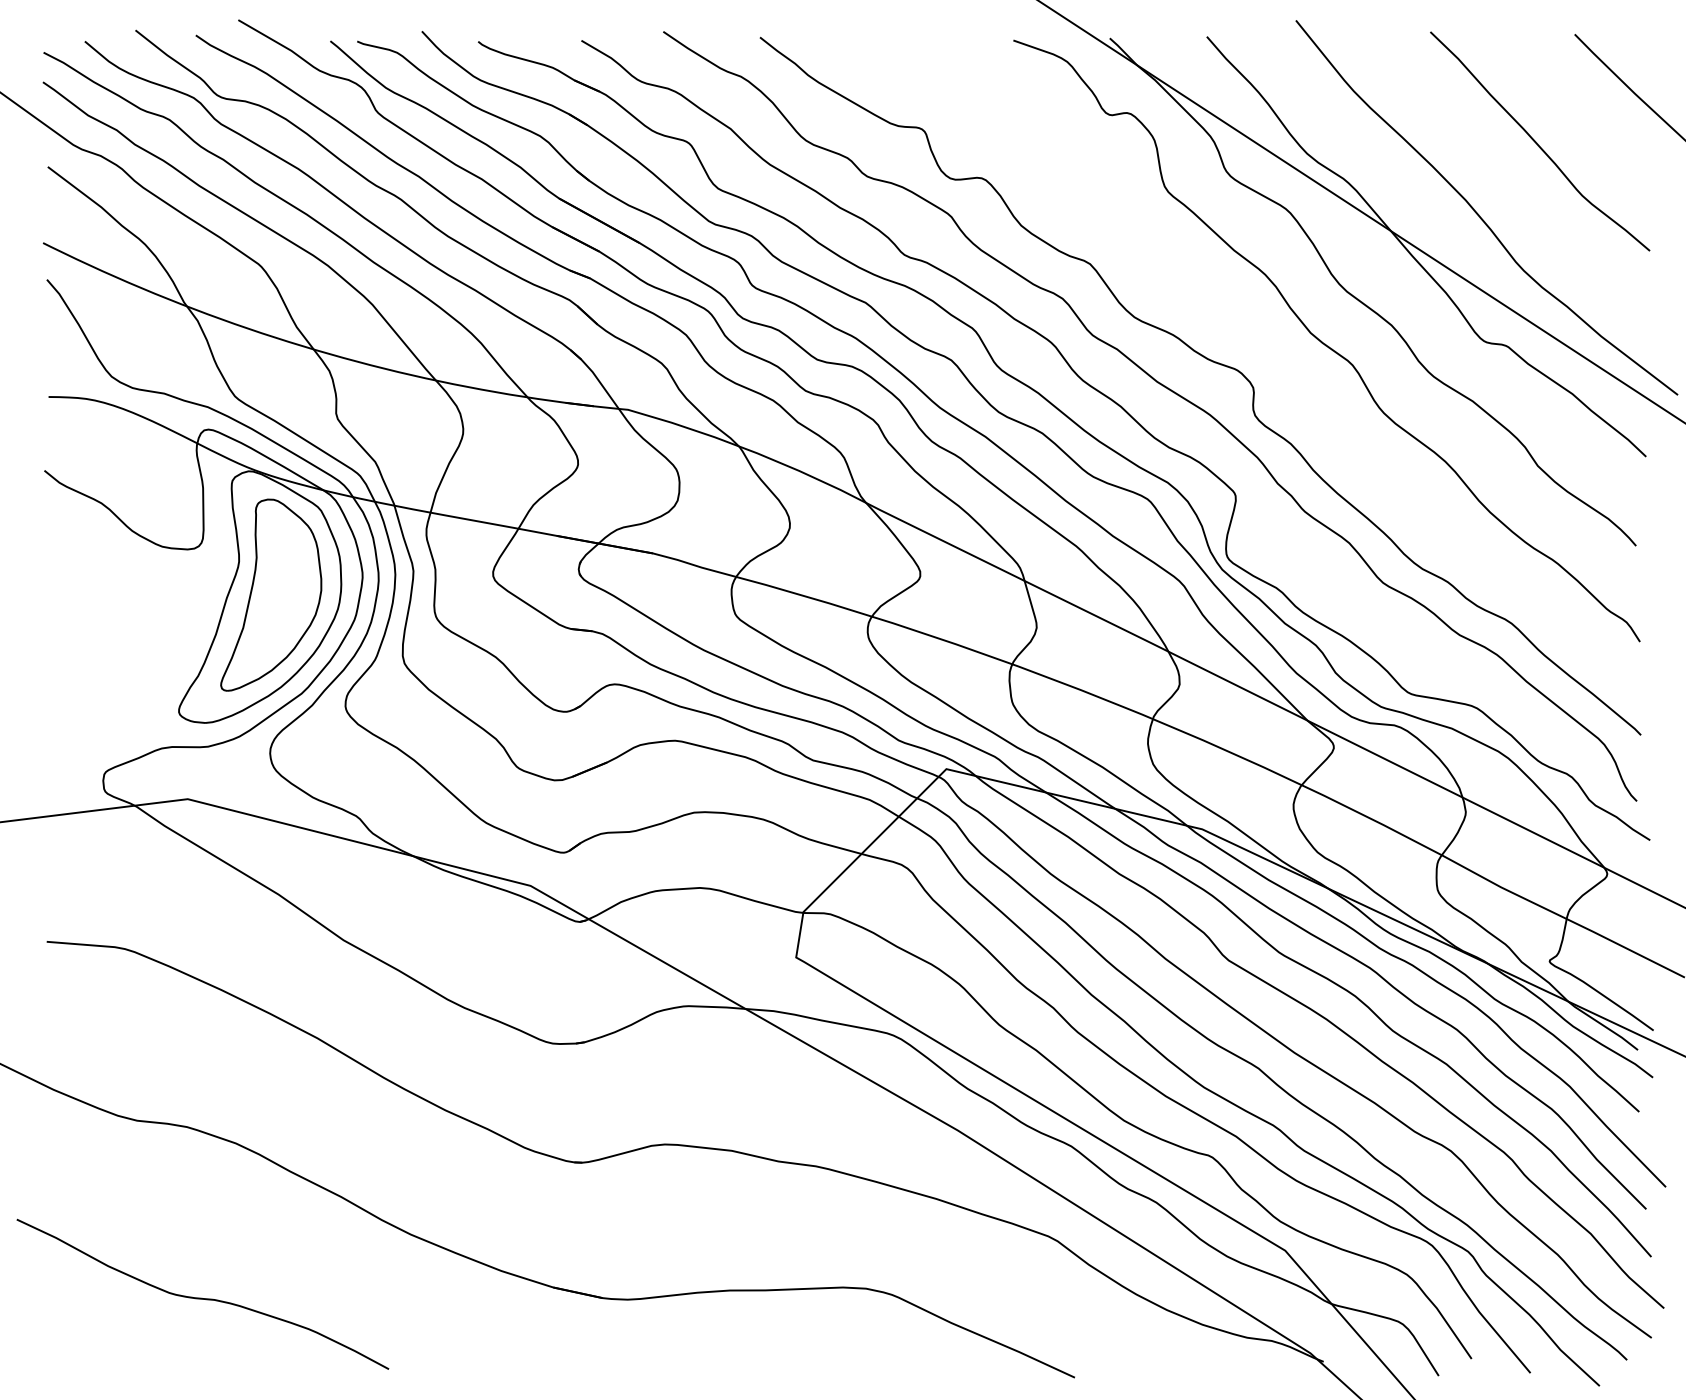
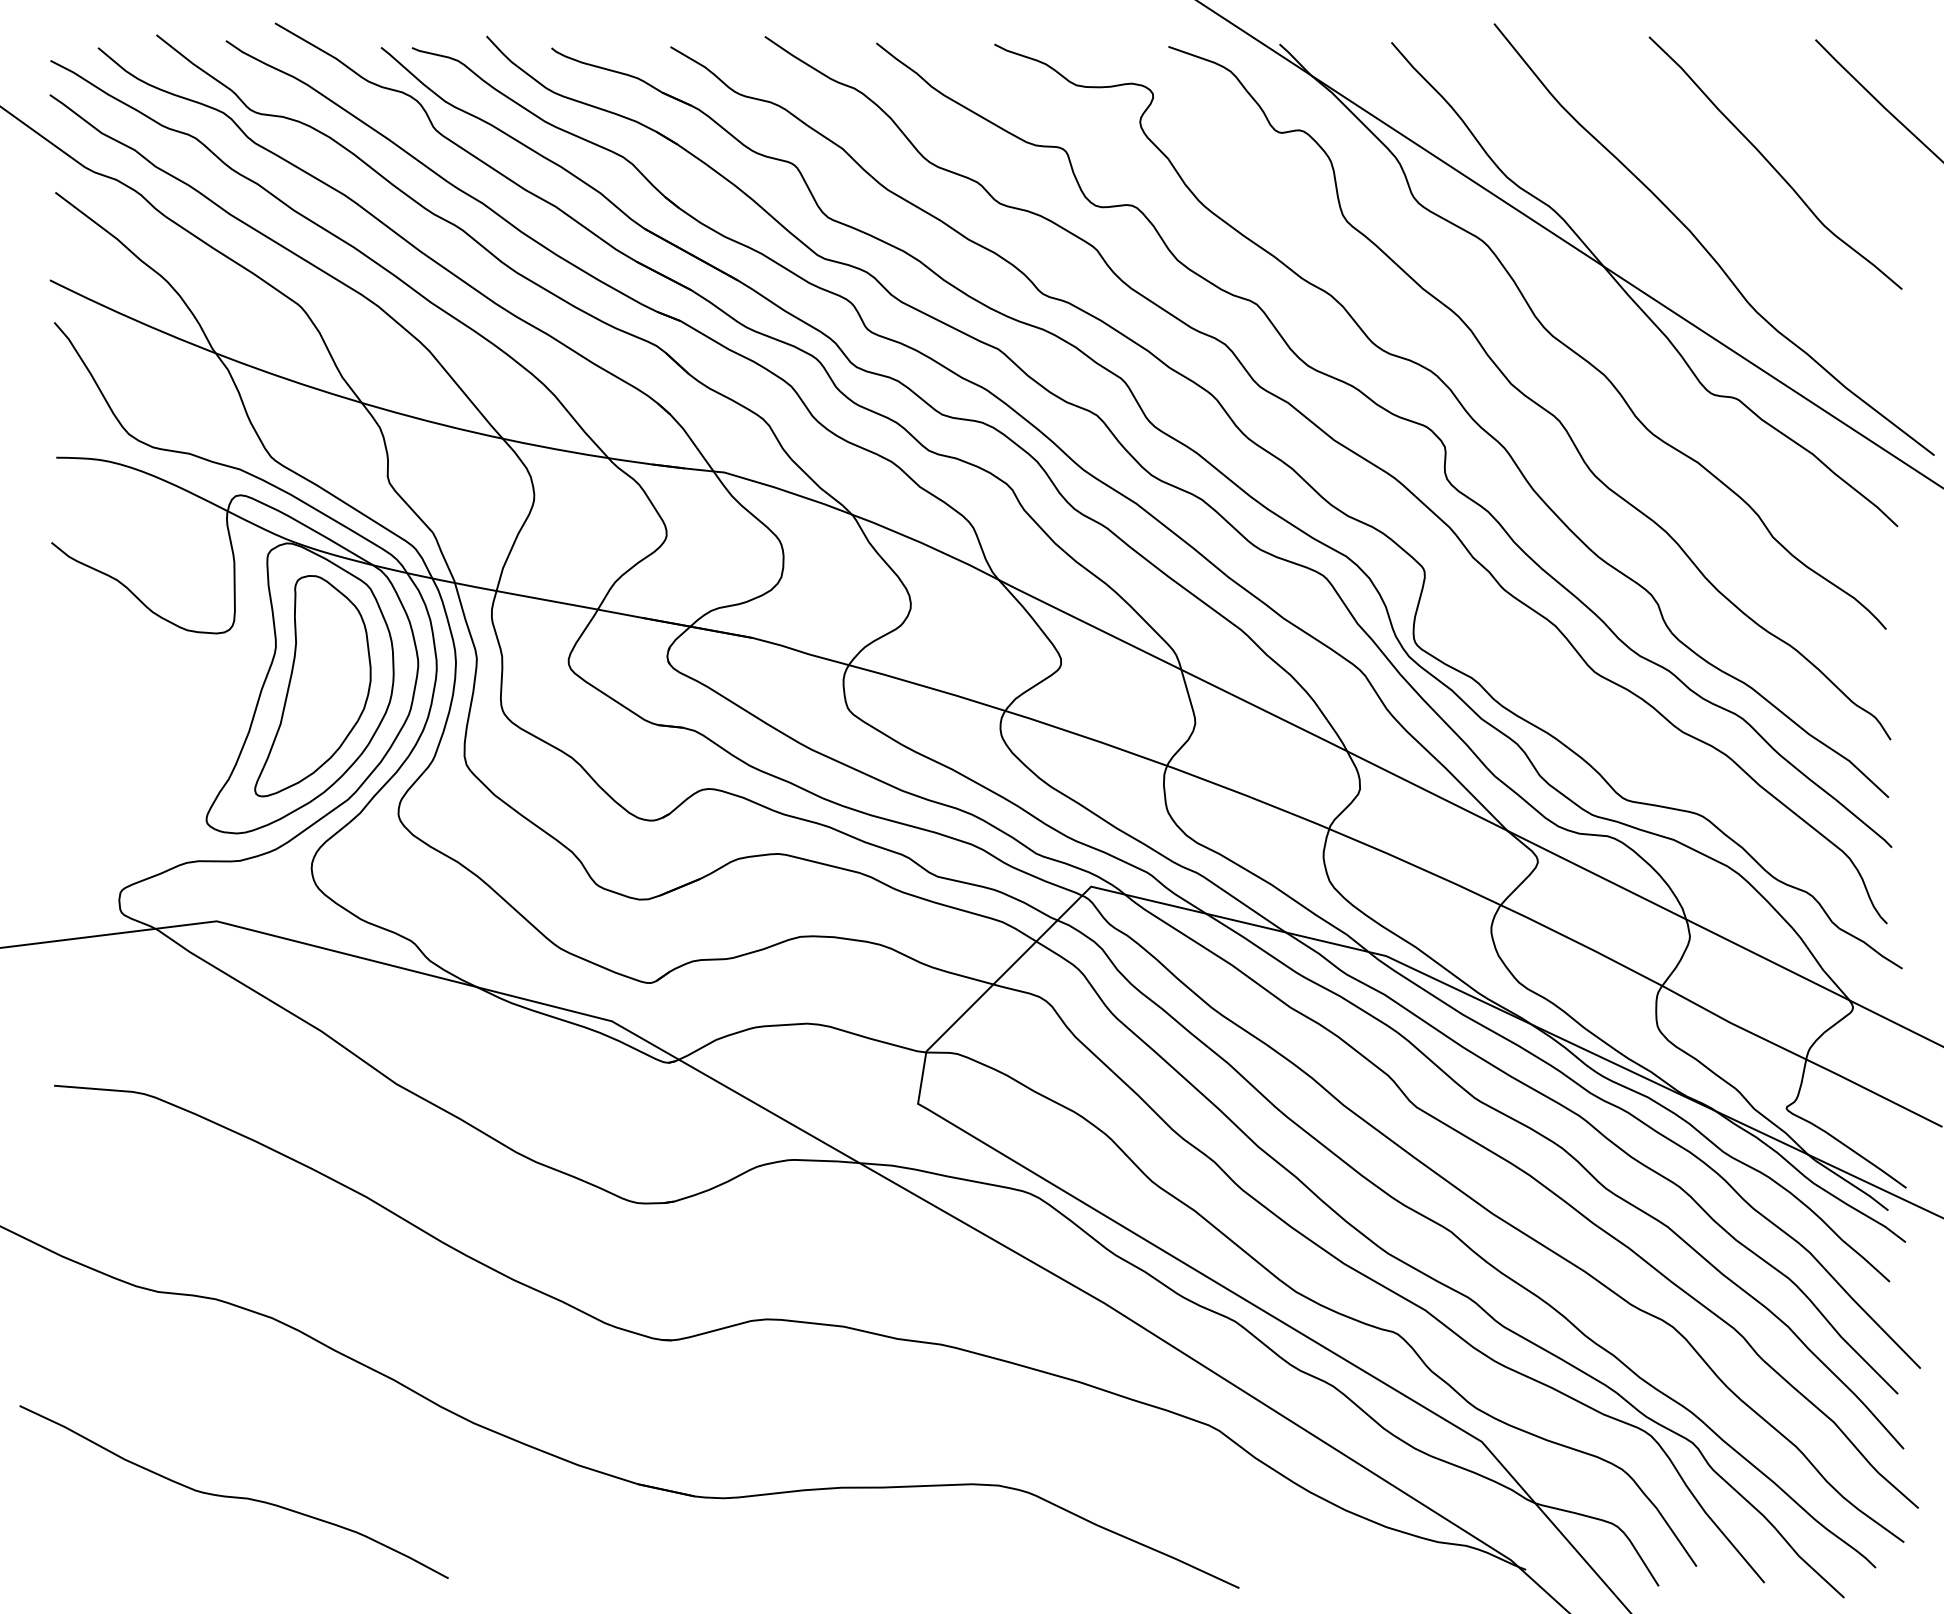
curve: (1268, 354) -> (1462, 408), added

